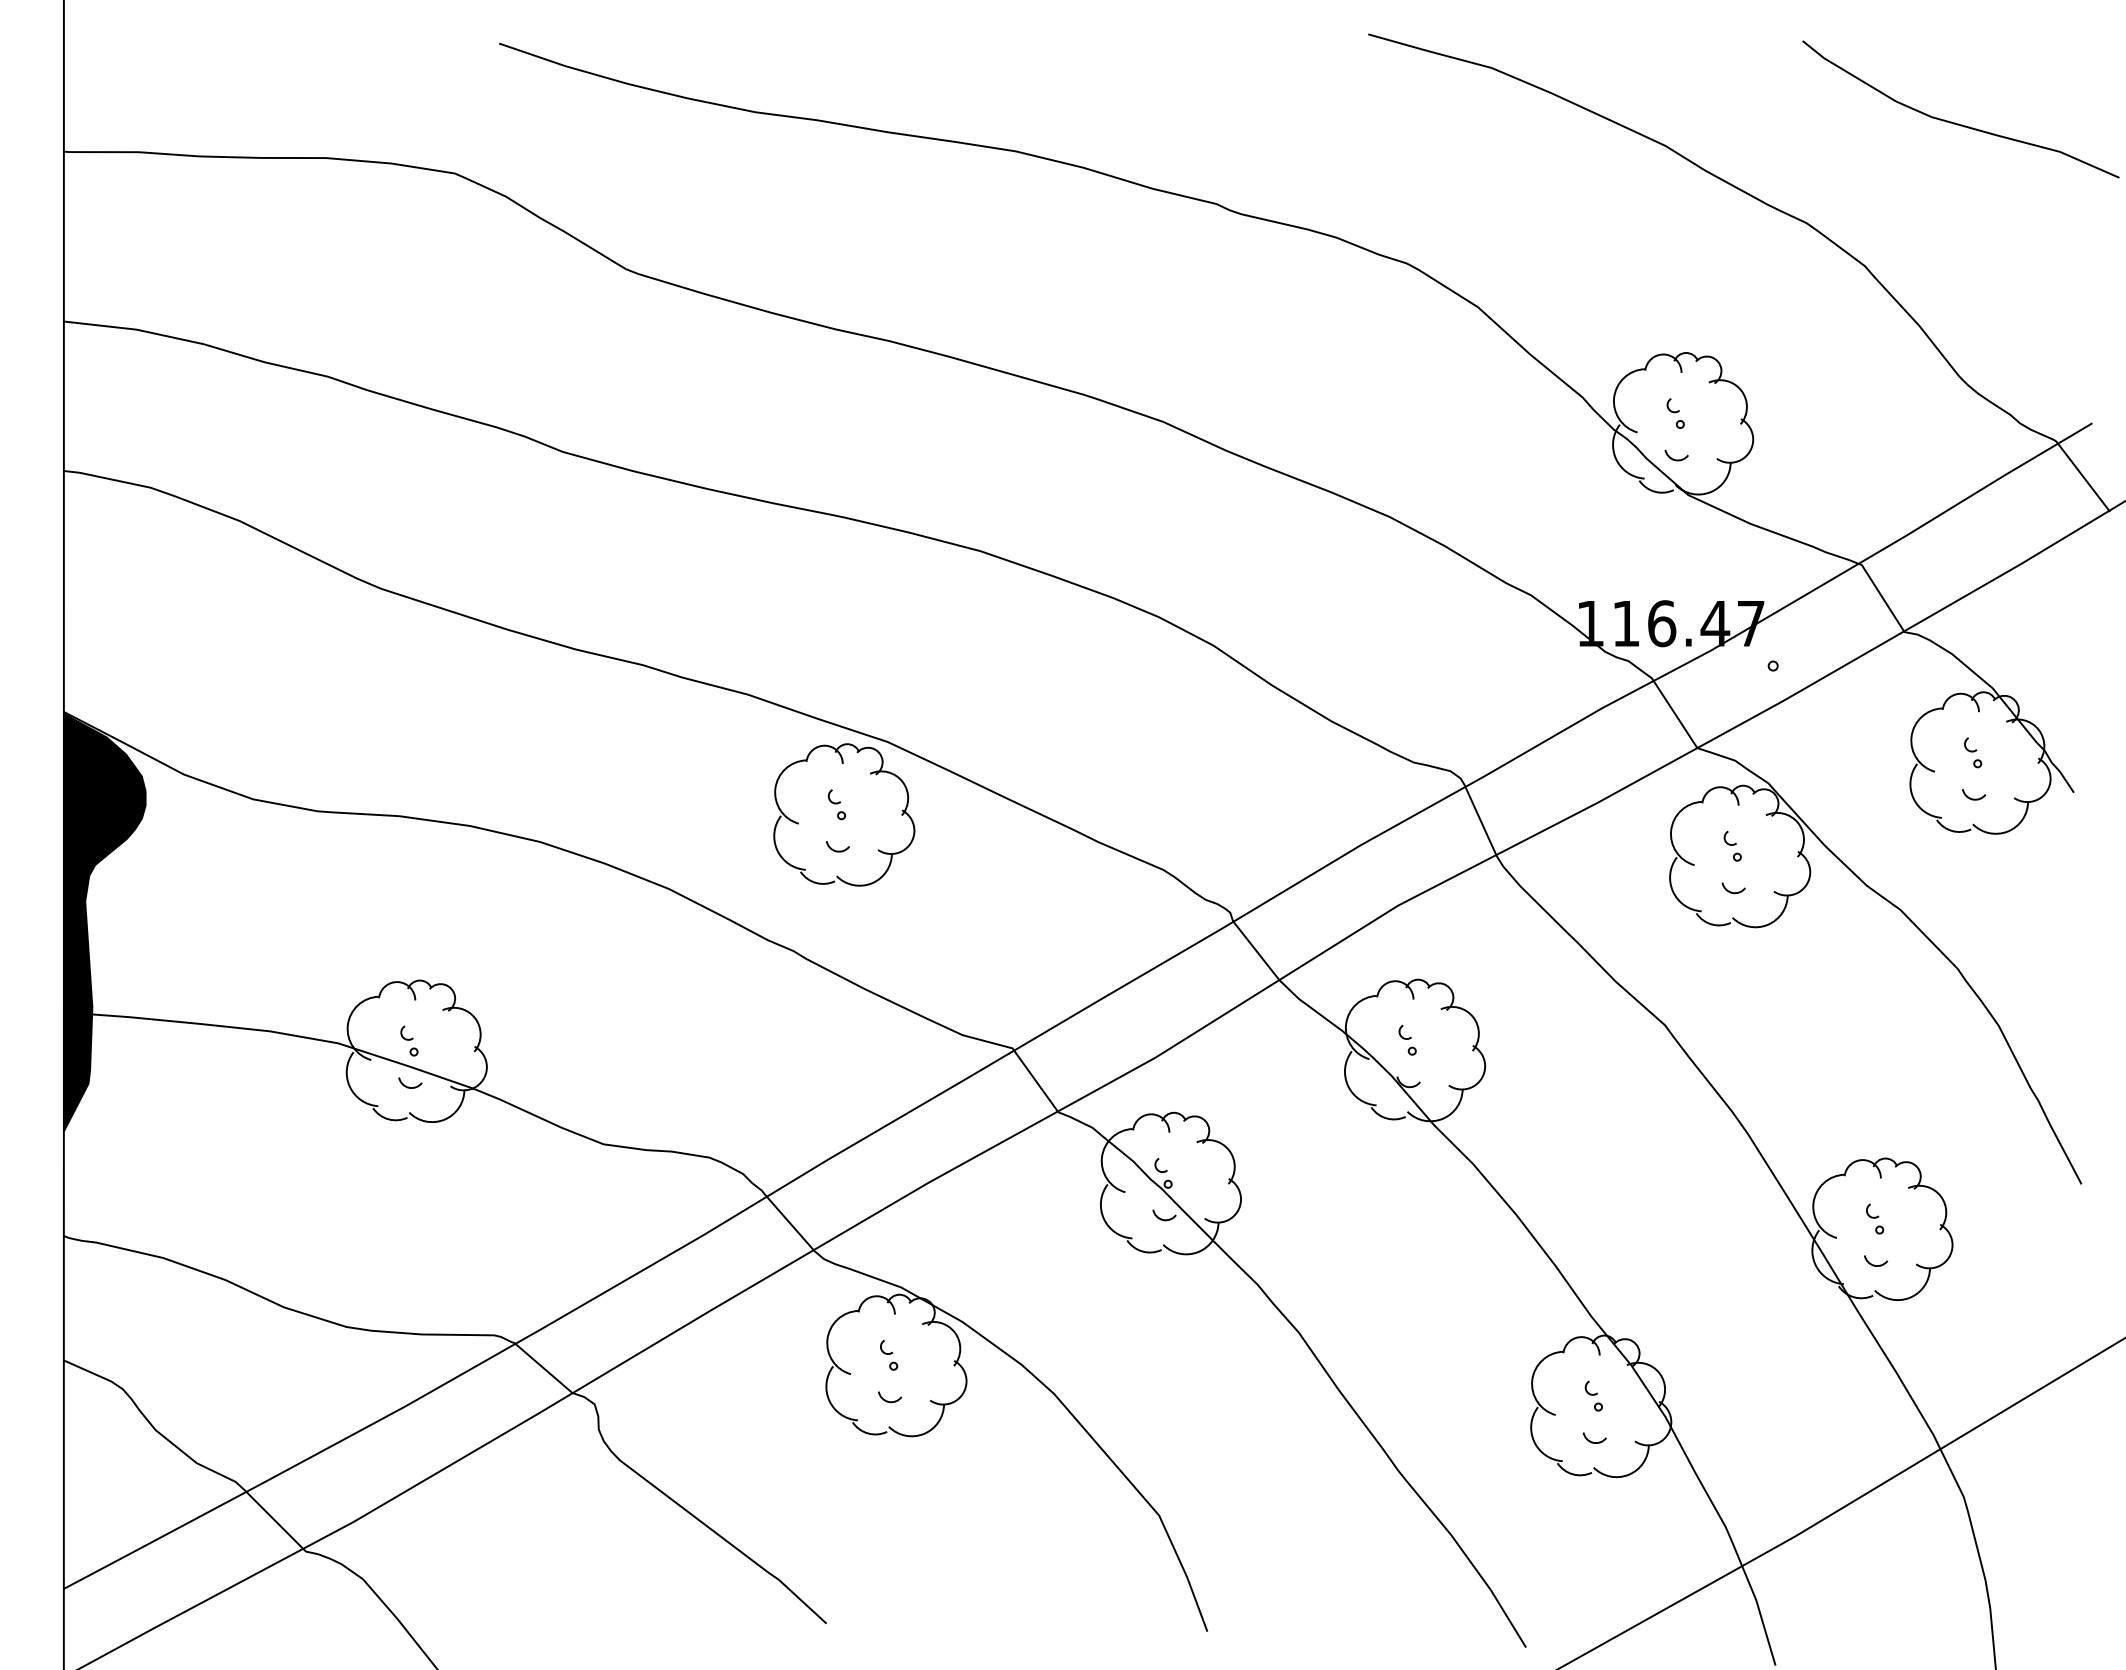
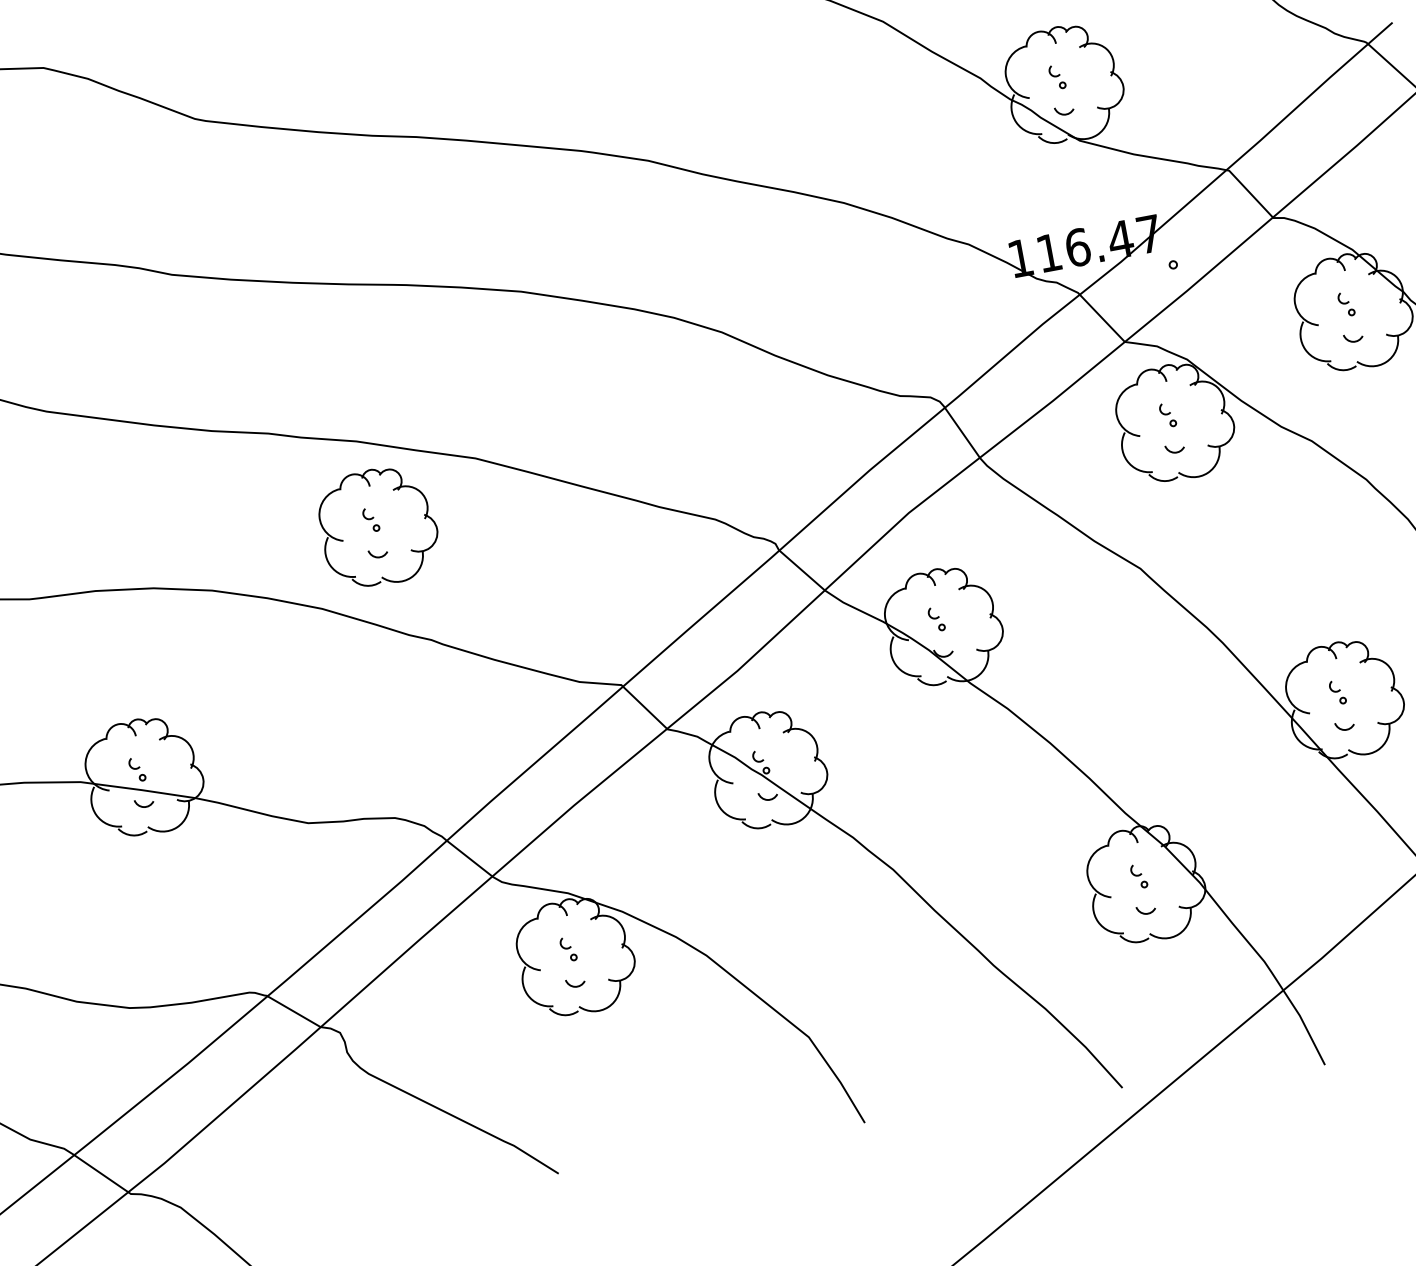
part: (844, 814) -> (378, 526), moved

